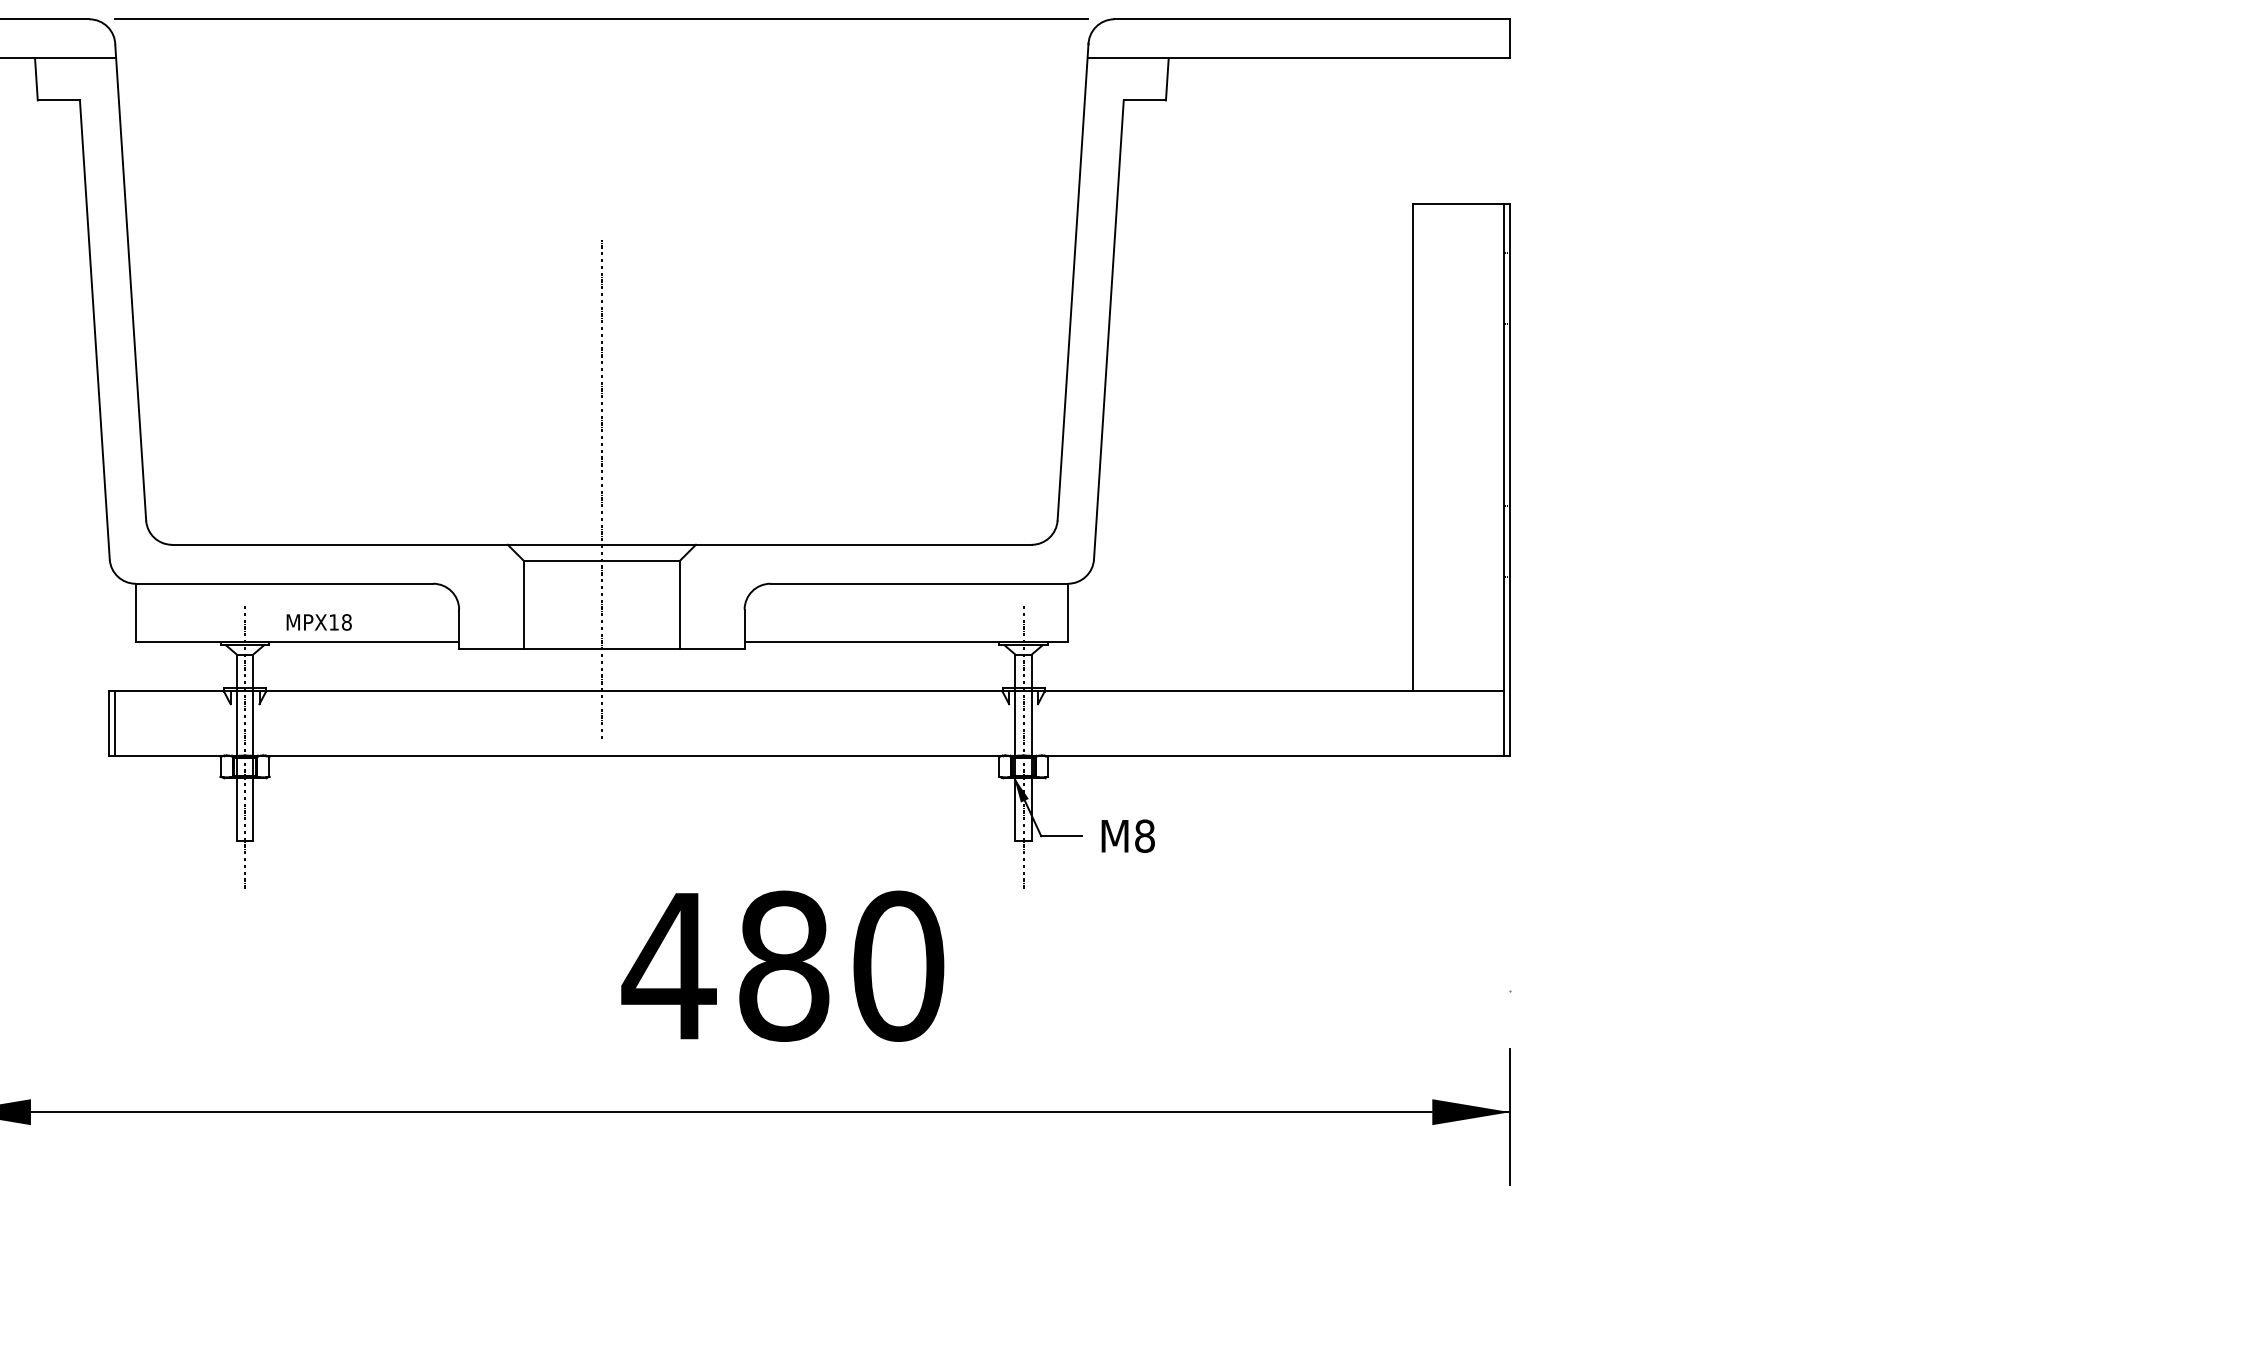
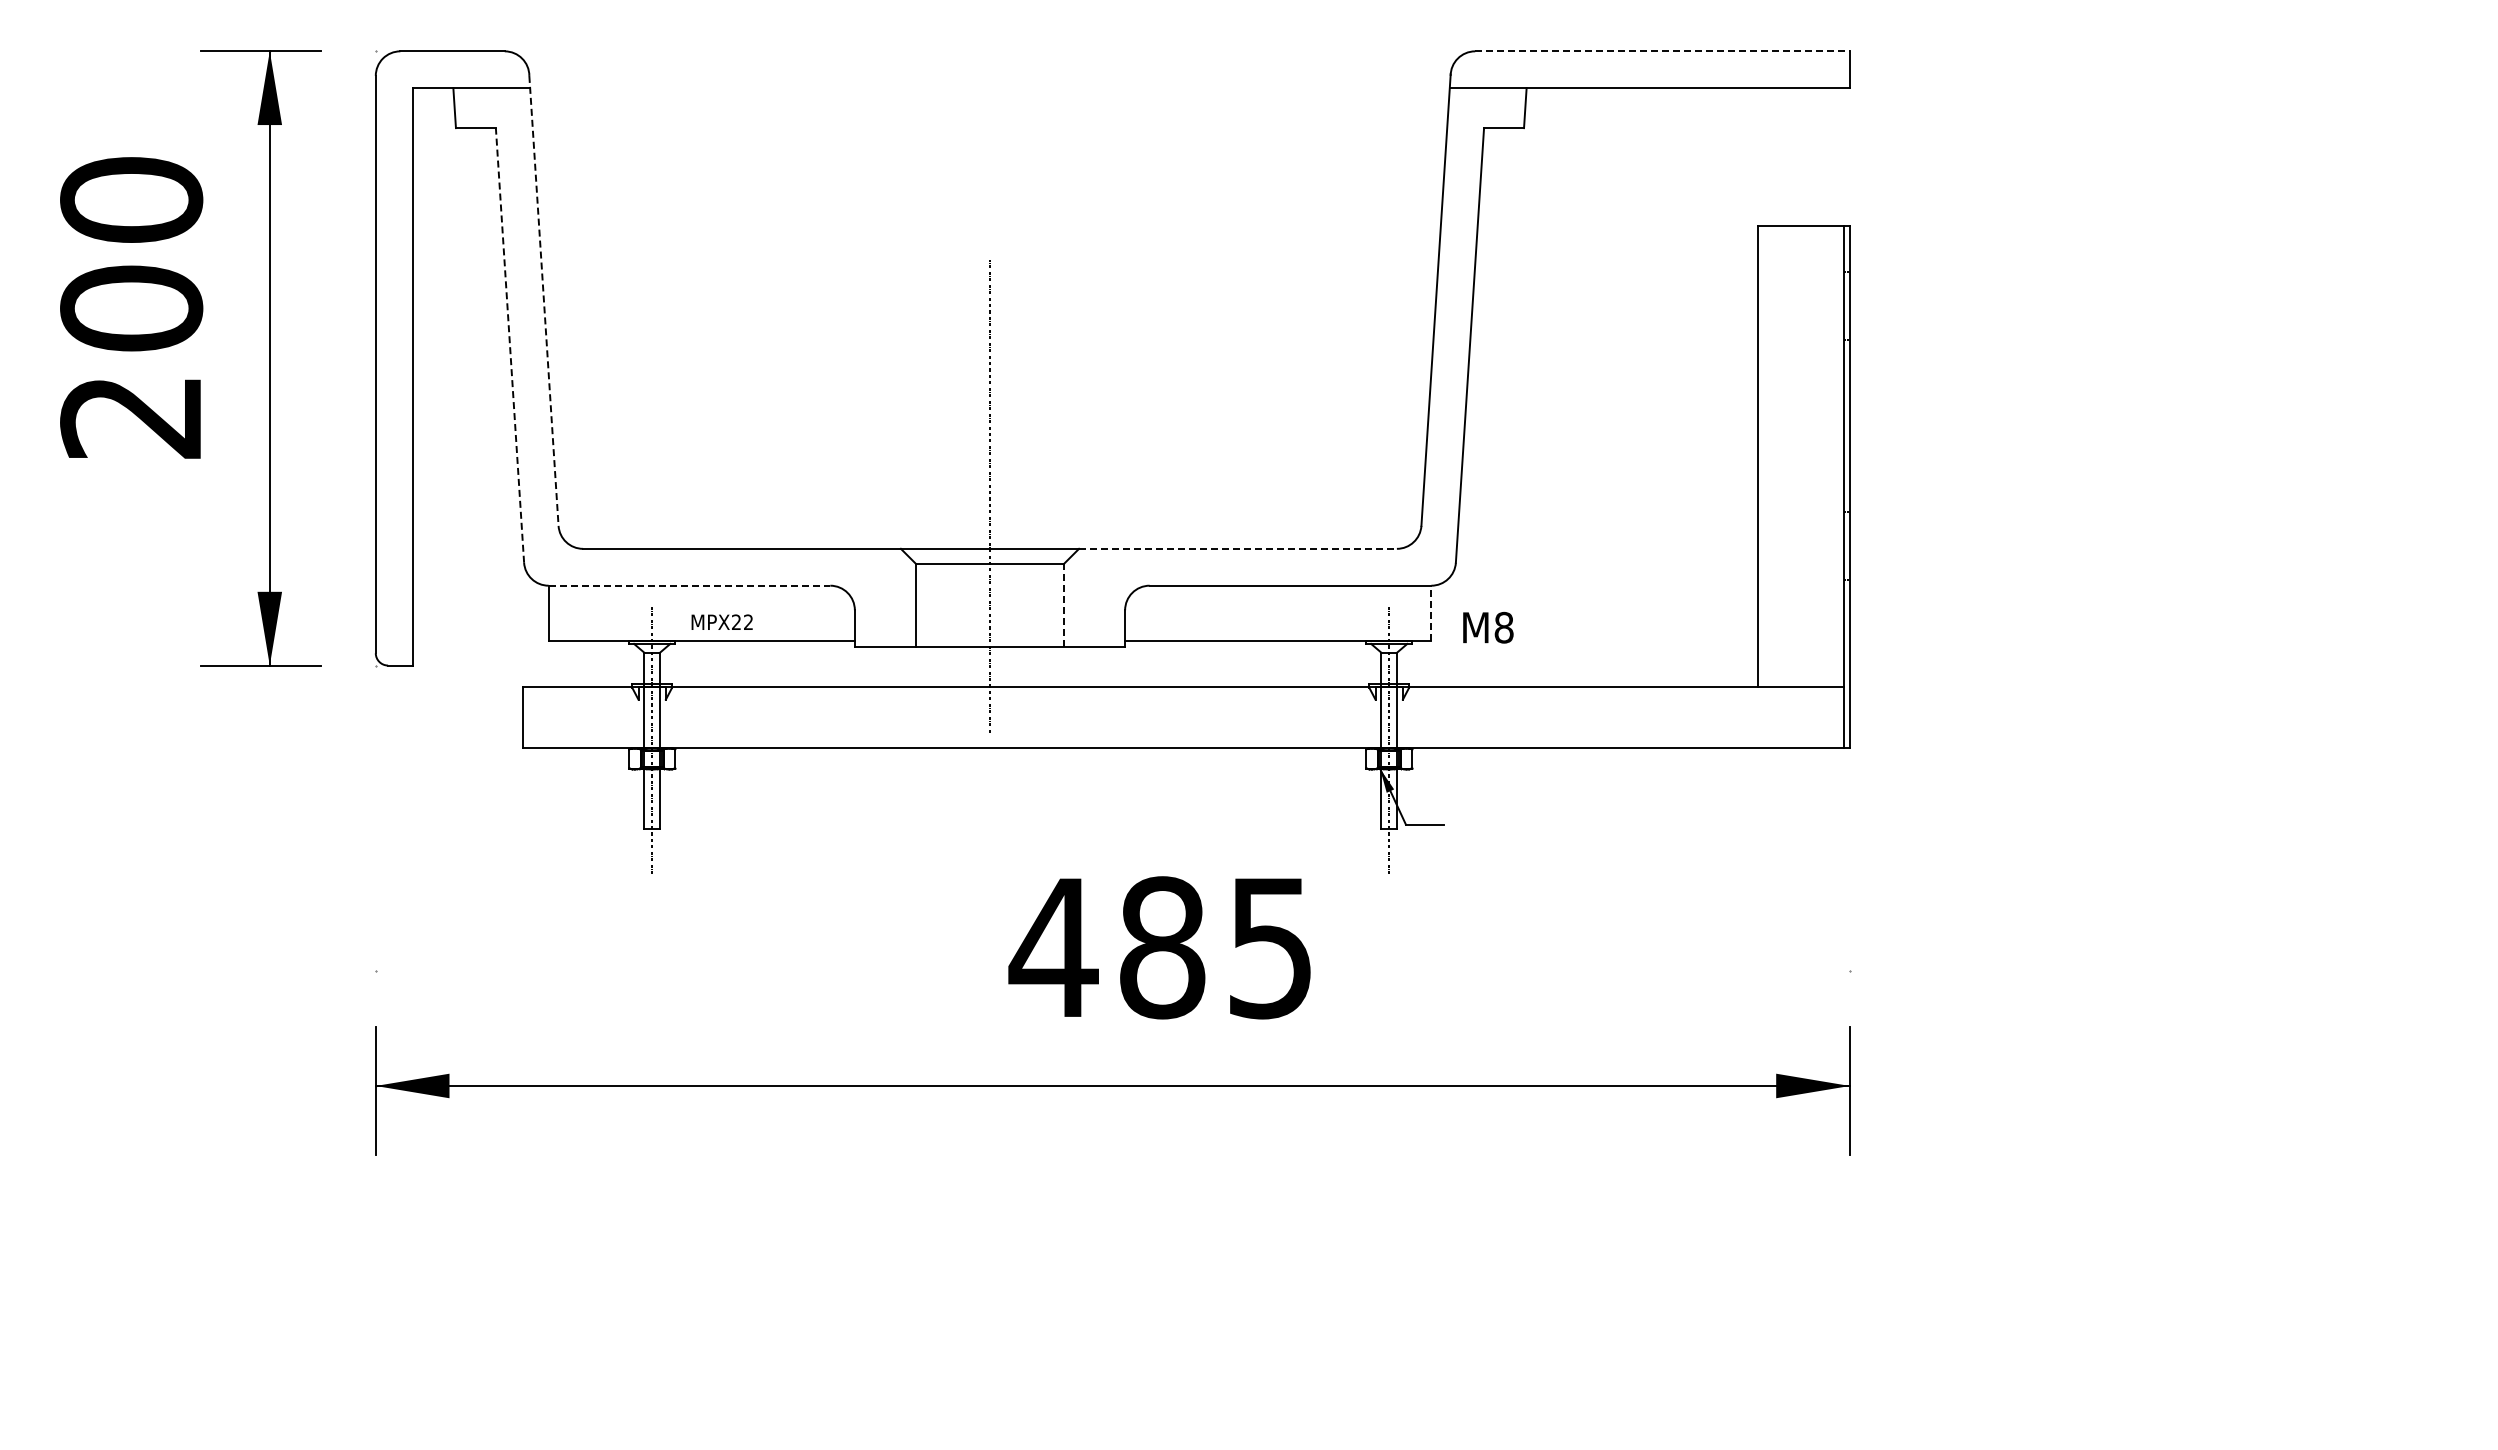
line: (601, 19) -> (989, 51), removed
line: (1313, 19) -> (1663, 51), solid -> dashed
line: (130, 283) -> (543, 301), solid -> dashed
line: (95, 330) -> (510, 345), solid -> dashed
line: (863, 544) -> (1237, 548), solid -> dashed
line: (284, 583) -> (689, 585), solid -> dashed
line: (679, 604) -> (1063, 605), solid -> dashed
line: (1067, 613) -> (1430, 613), solid -> dashed
text: (340, 622) -> (742, 622), MPX18 -> MPX22
line: (115, 722) -> (529, 717), removed
text: (1128, 835) -> (1488, 627), moved
text: (899, 965) -> (1271, 947), 480 -> 485

